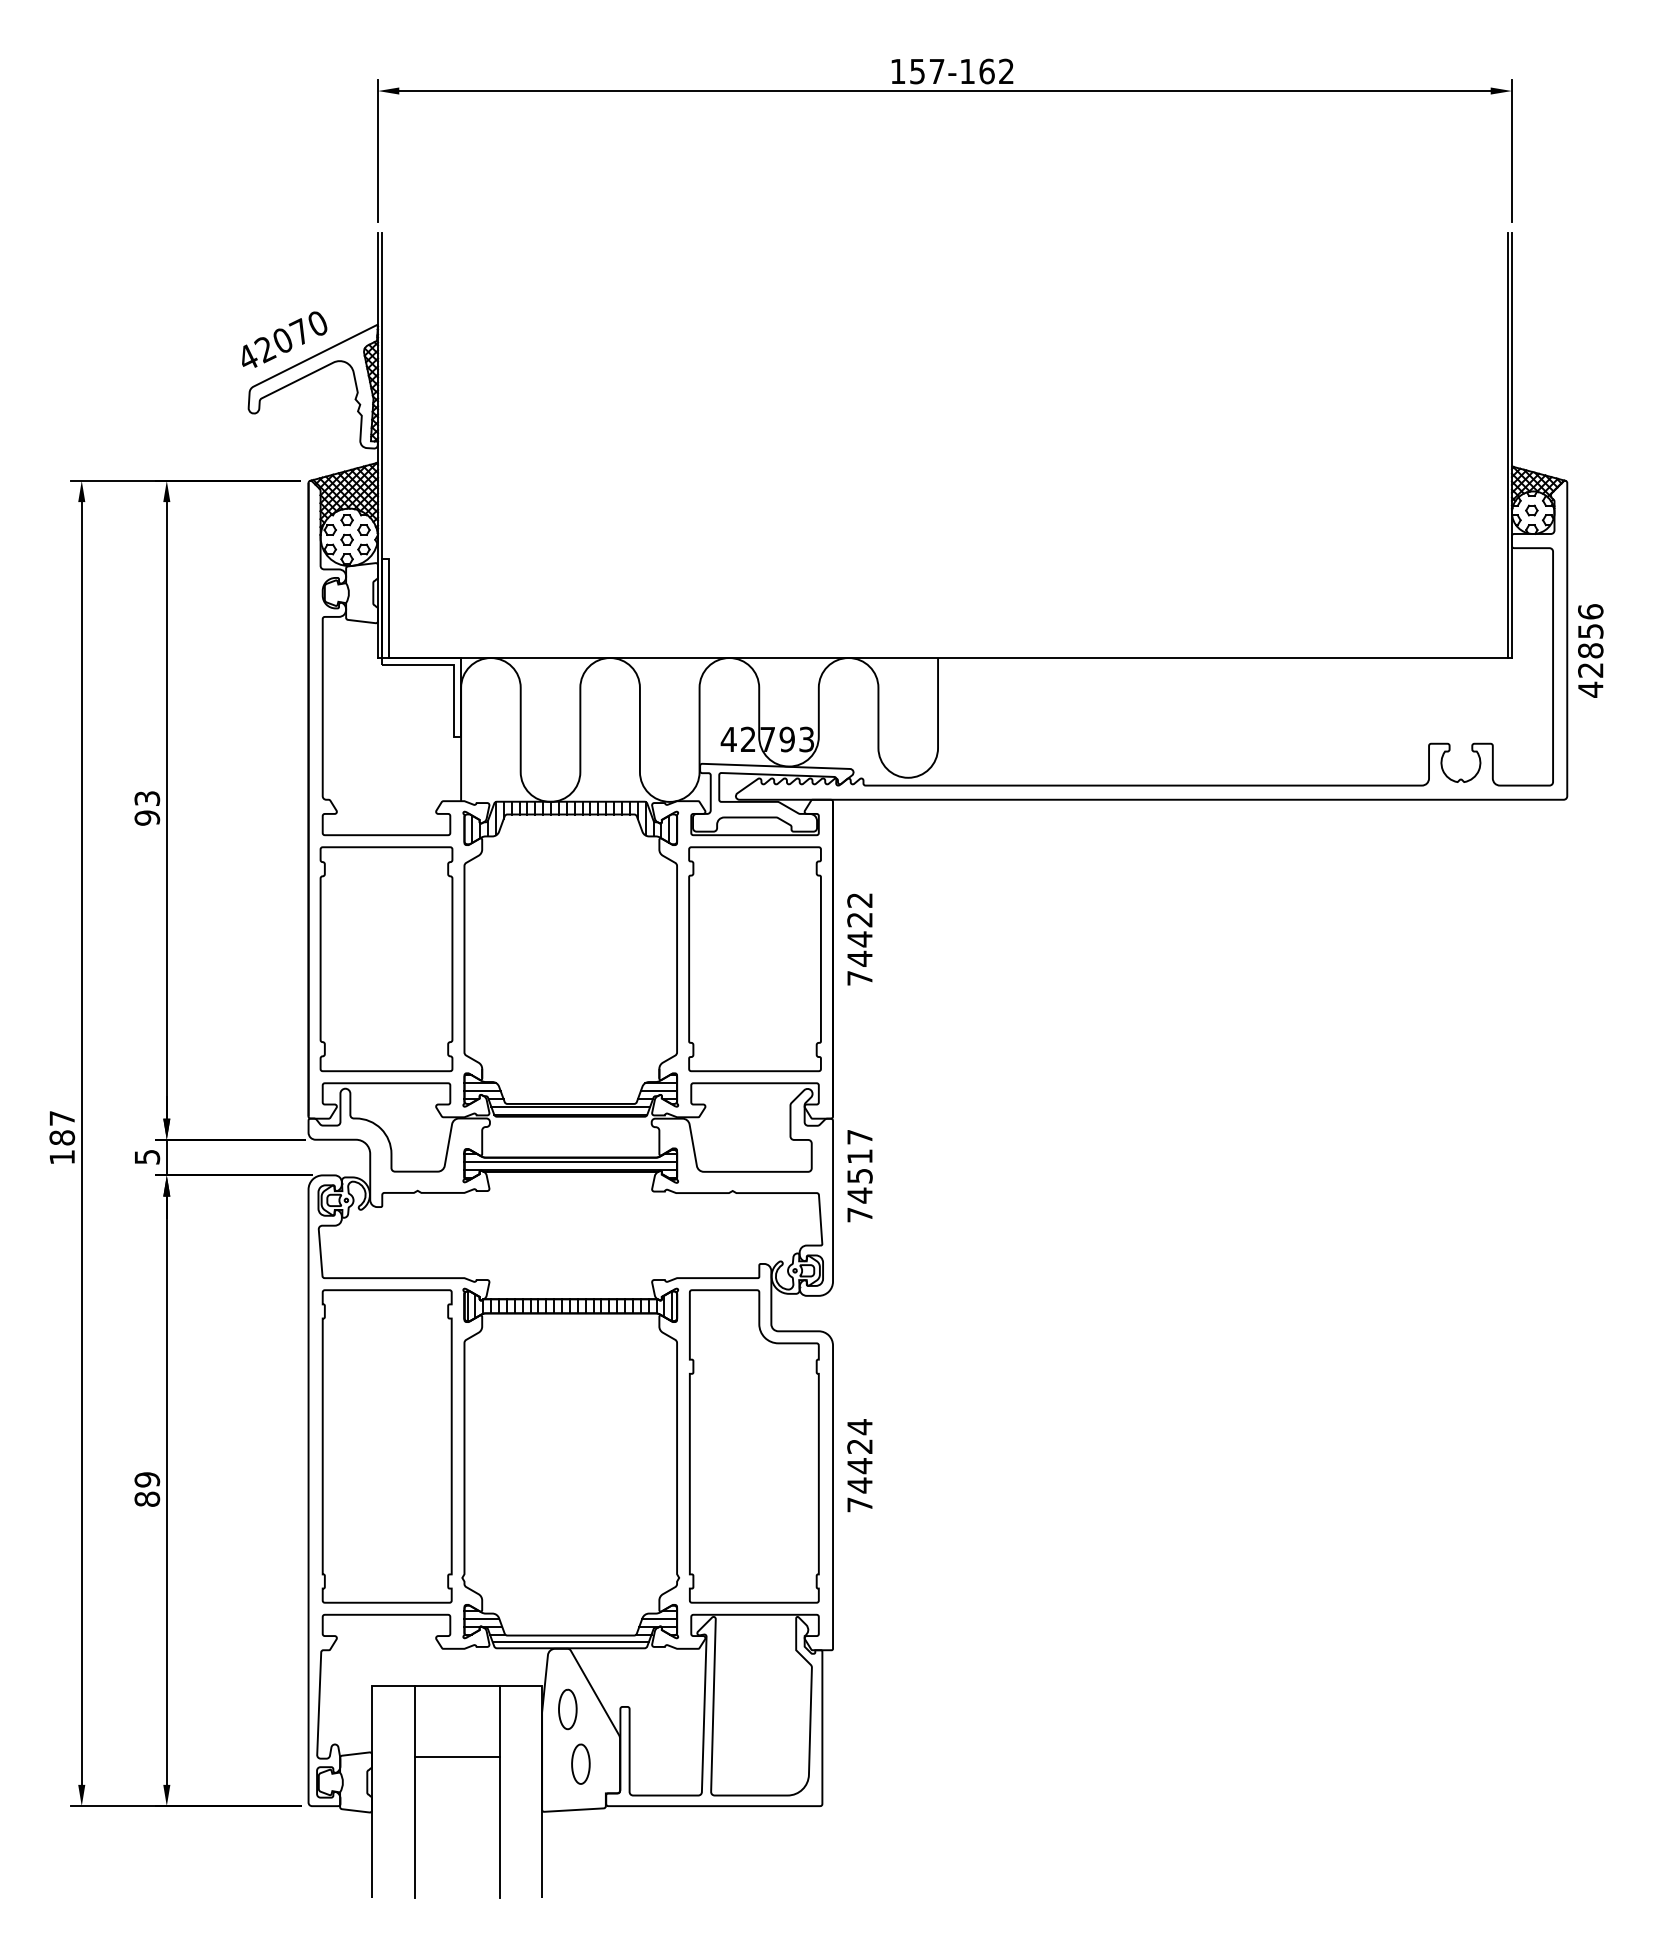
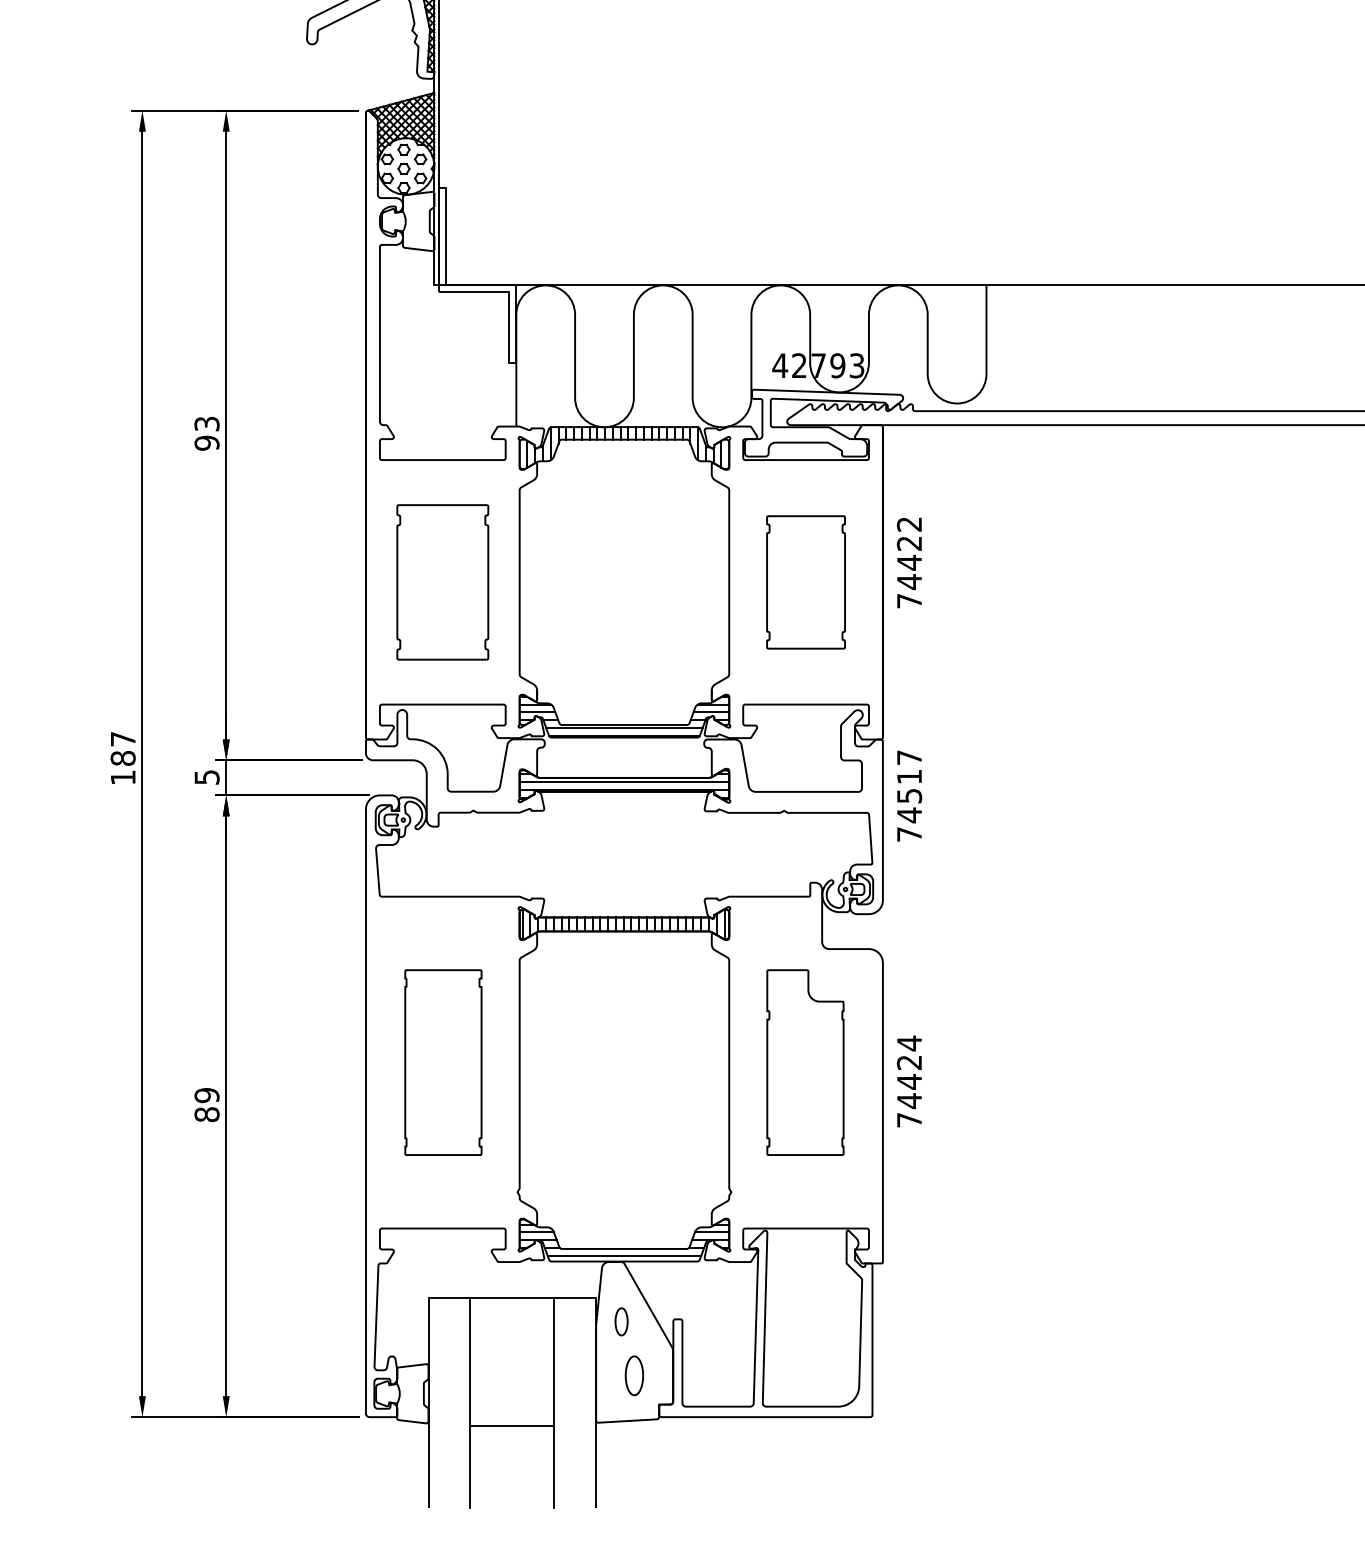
part: (386, 959) -> (442, 582), size x0.7
part: (754, 959) -> (805, 582), size x0.6
part: (386, 1446) -> (442, 1062), size x0.6
part: (754, 1446) -> (805, 1062), size x0.6
part: (567, 1709) -> (621, 1321), size x0.7
line: (456, 1756) -> (511, 1426), moved

